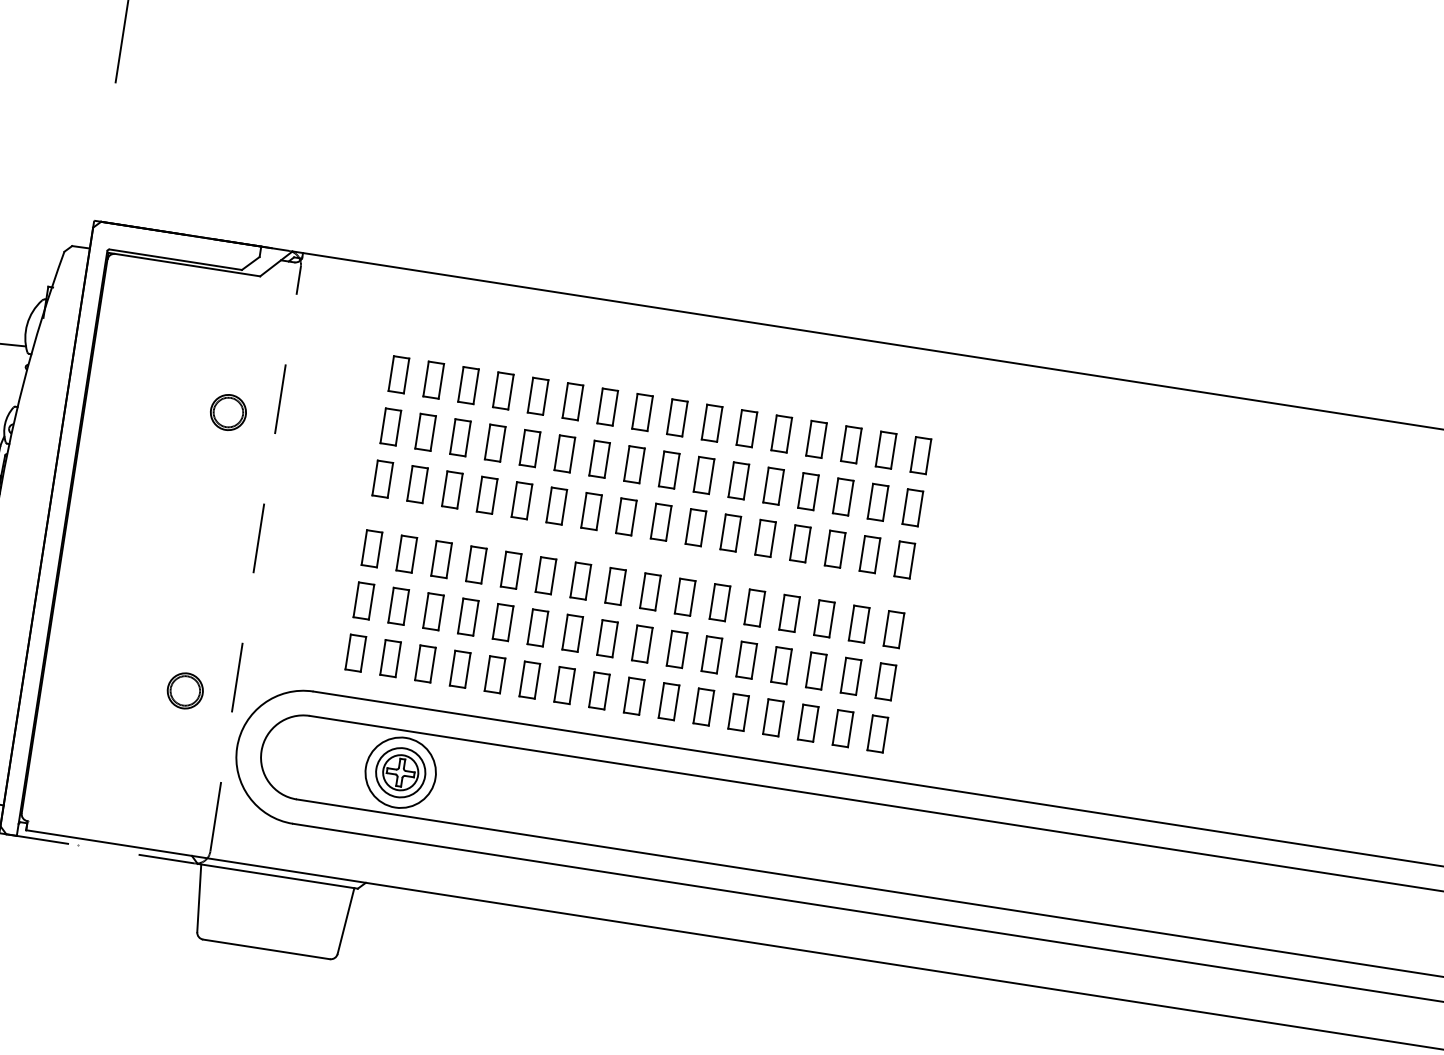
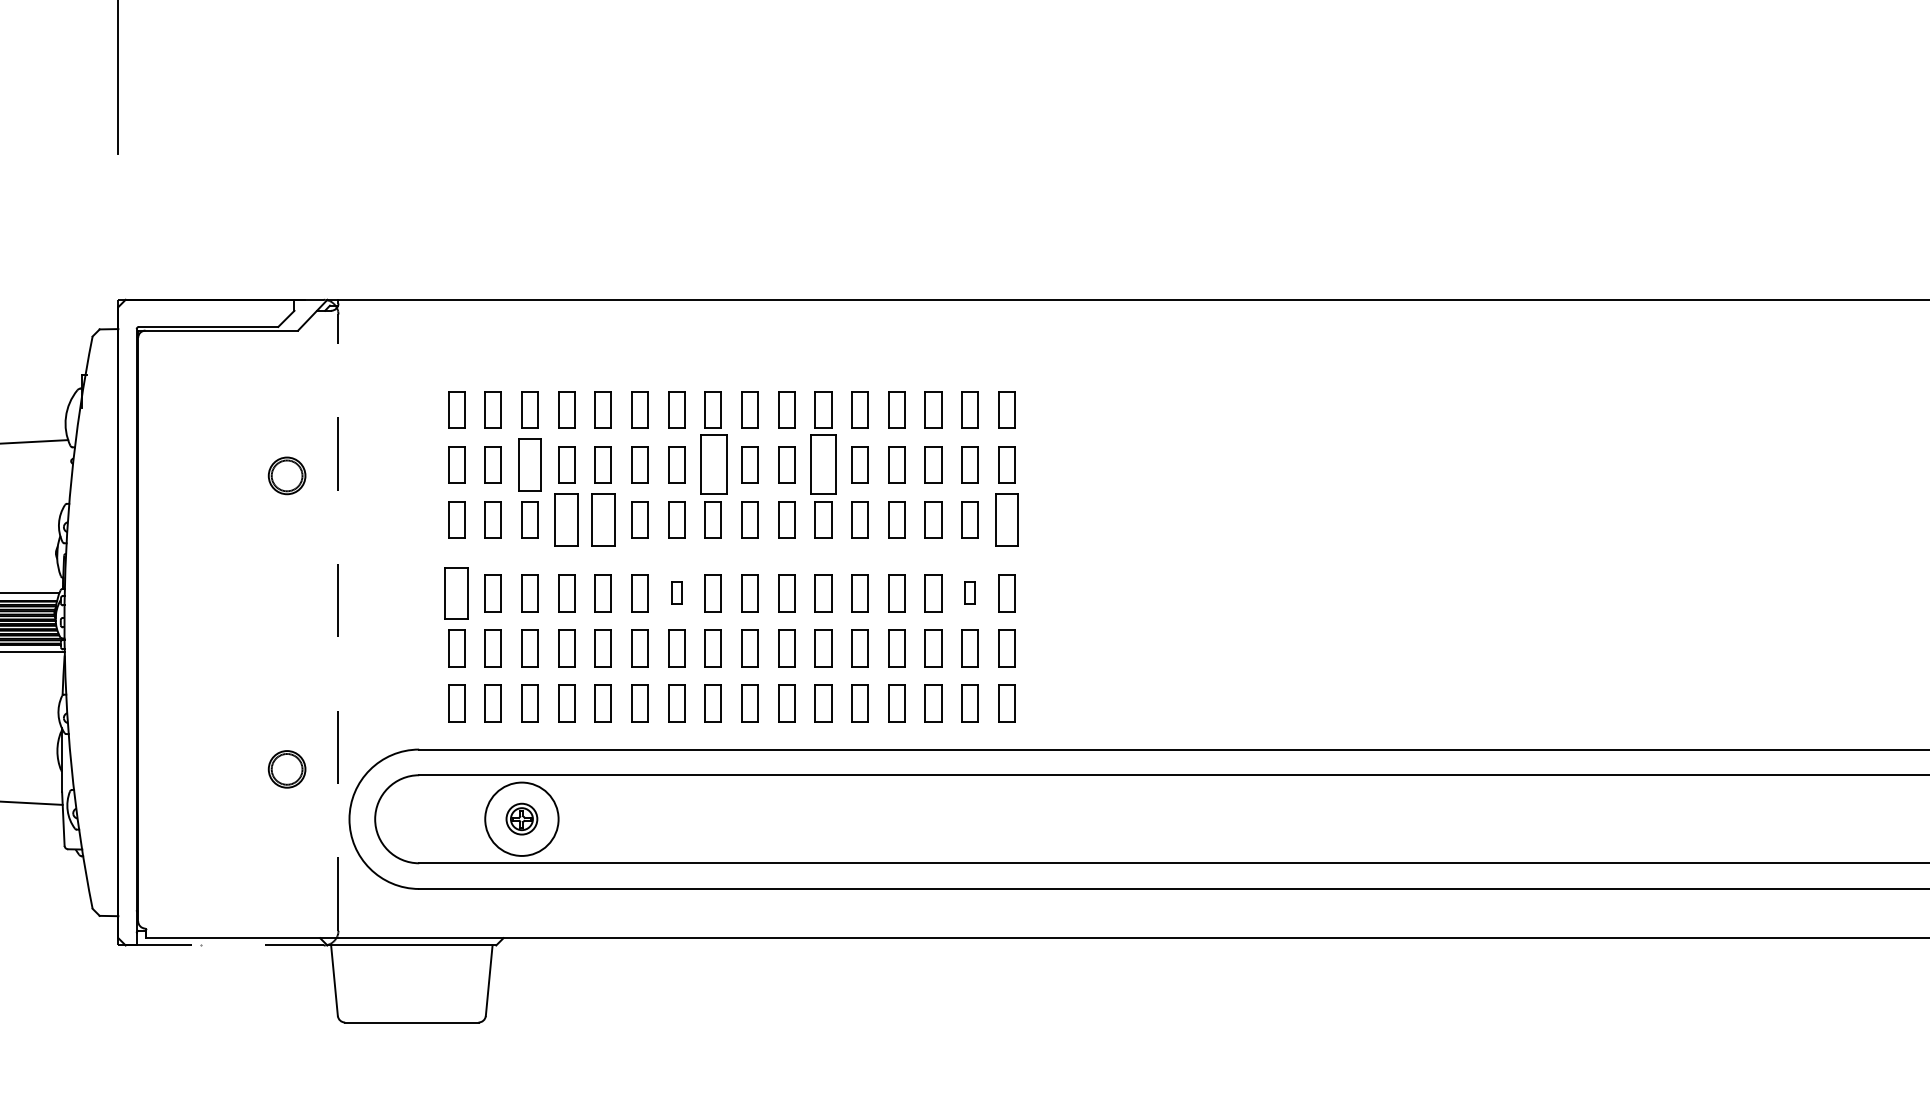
part: (460, 437) -> (529, 464), size x1.4
part: (633, 464) -> (712, 464), size x1.6
part: (738, 480) -> (823, 464), size x1.6
part: (487, 494) -> (566, 519), size x1.4
part: (521, 500) -> (602, 519), size x1.4
part: (371, 548) -> (456, 593), size x1.4
part: (904, 559) -> (1006, 519), size x1.4
part: (580, 581) -> (676, 593), size x0.6
part: (858, 624) -> (969, 593), size x0.6
part: (400, 771) -> (521, 818), size x0.6

